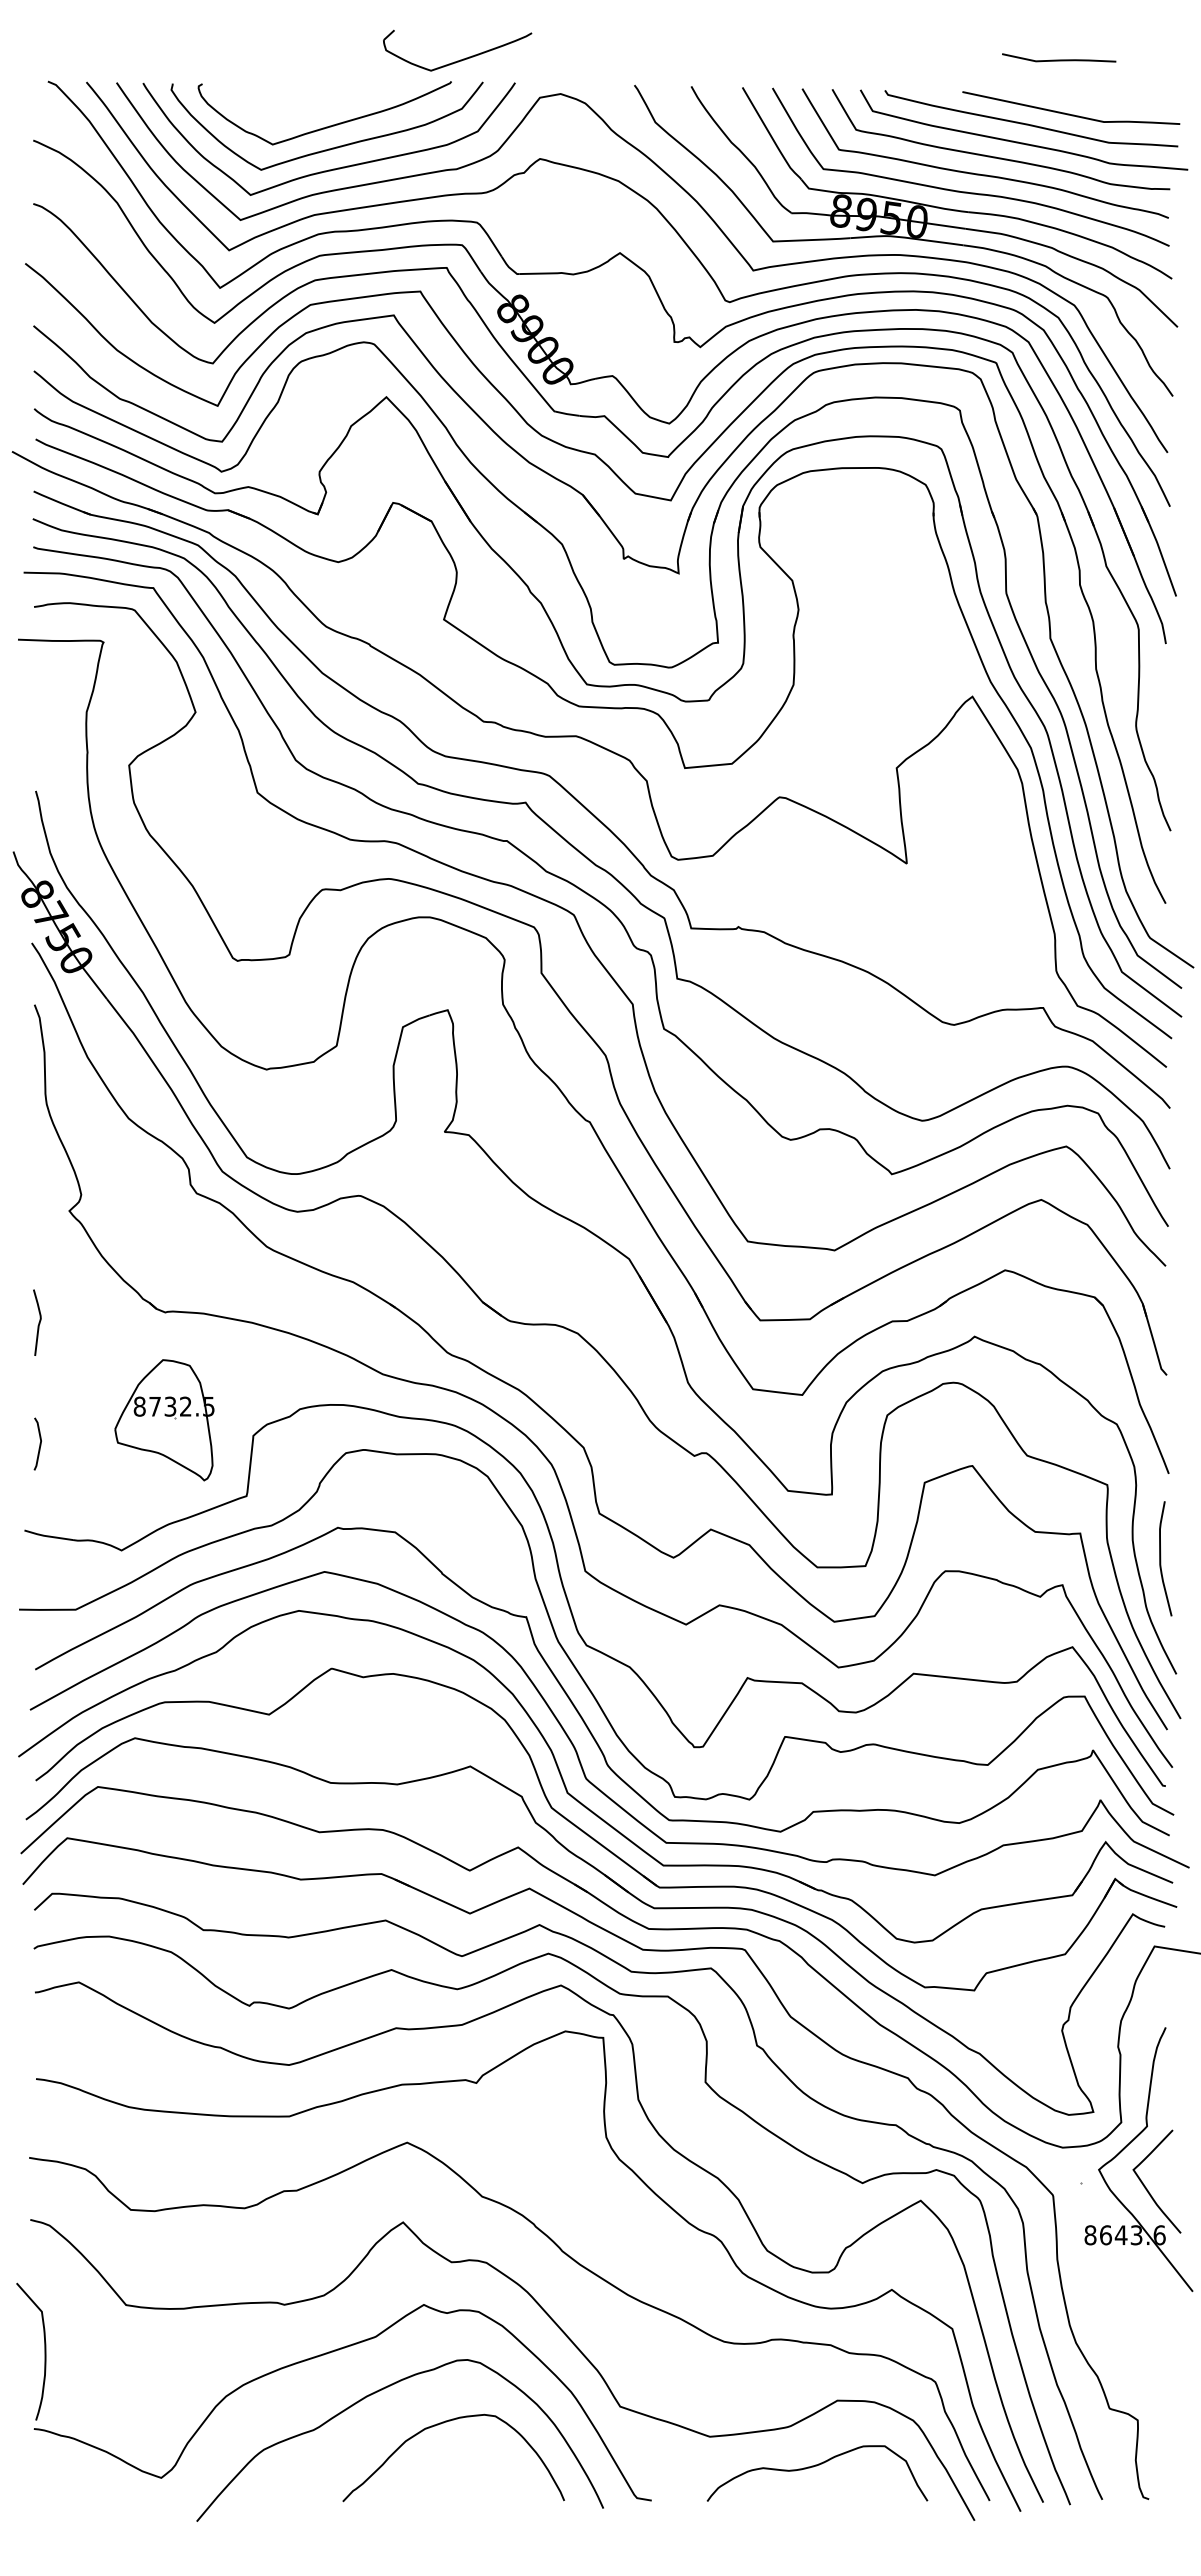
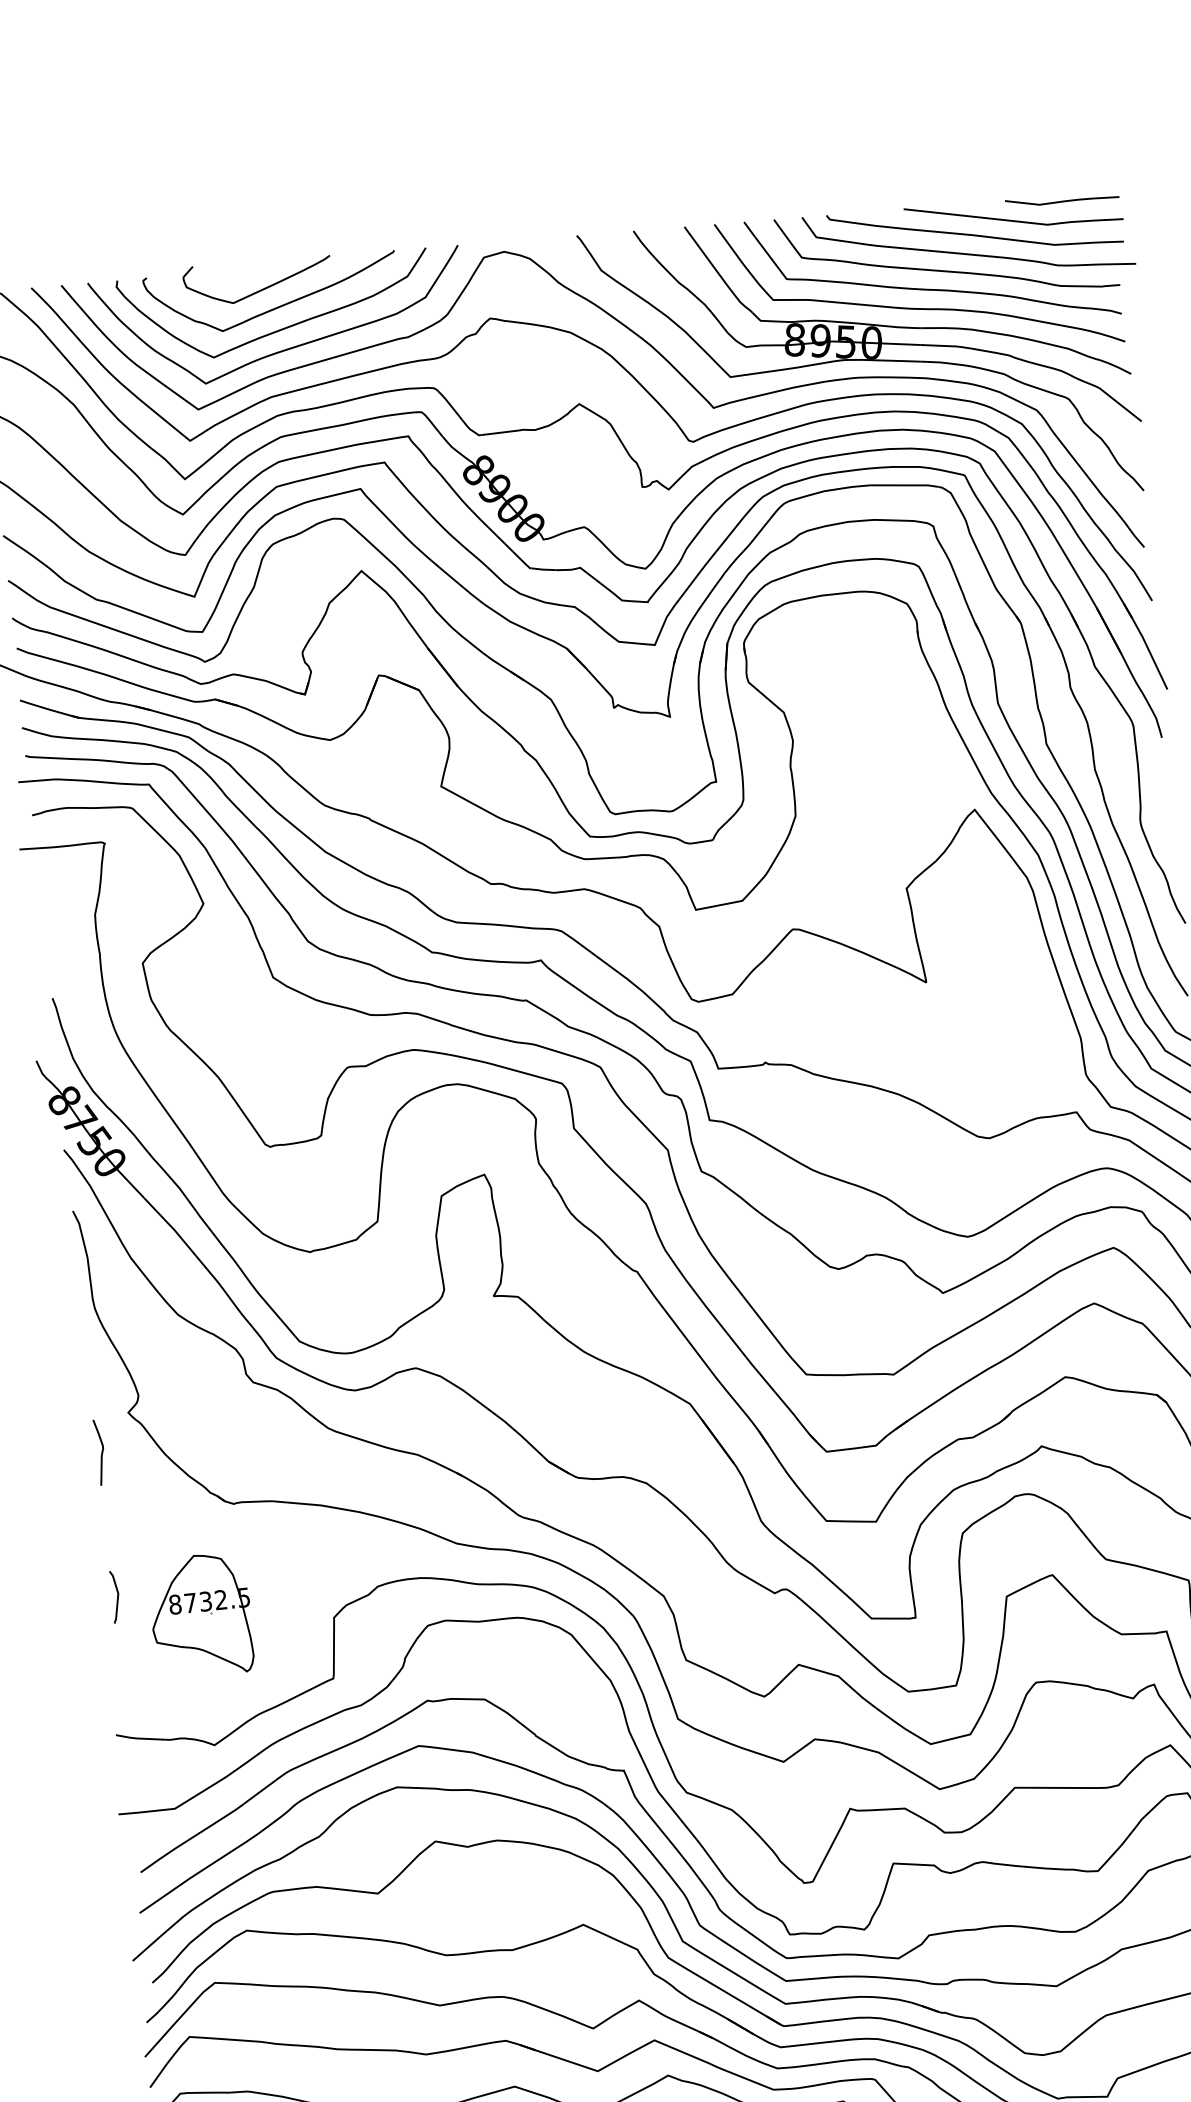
part: (460, 59) -> (261, 289), moved
curve: (1059, 59) -> (1062, 200), moved
curve: (38, 1322) -> (101, 1452), moved
part: (164, 1420) -> (201, 1615), moved
curve: (39, 1443) -> (116, 1596), moved

